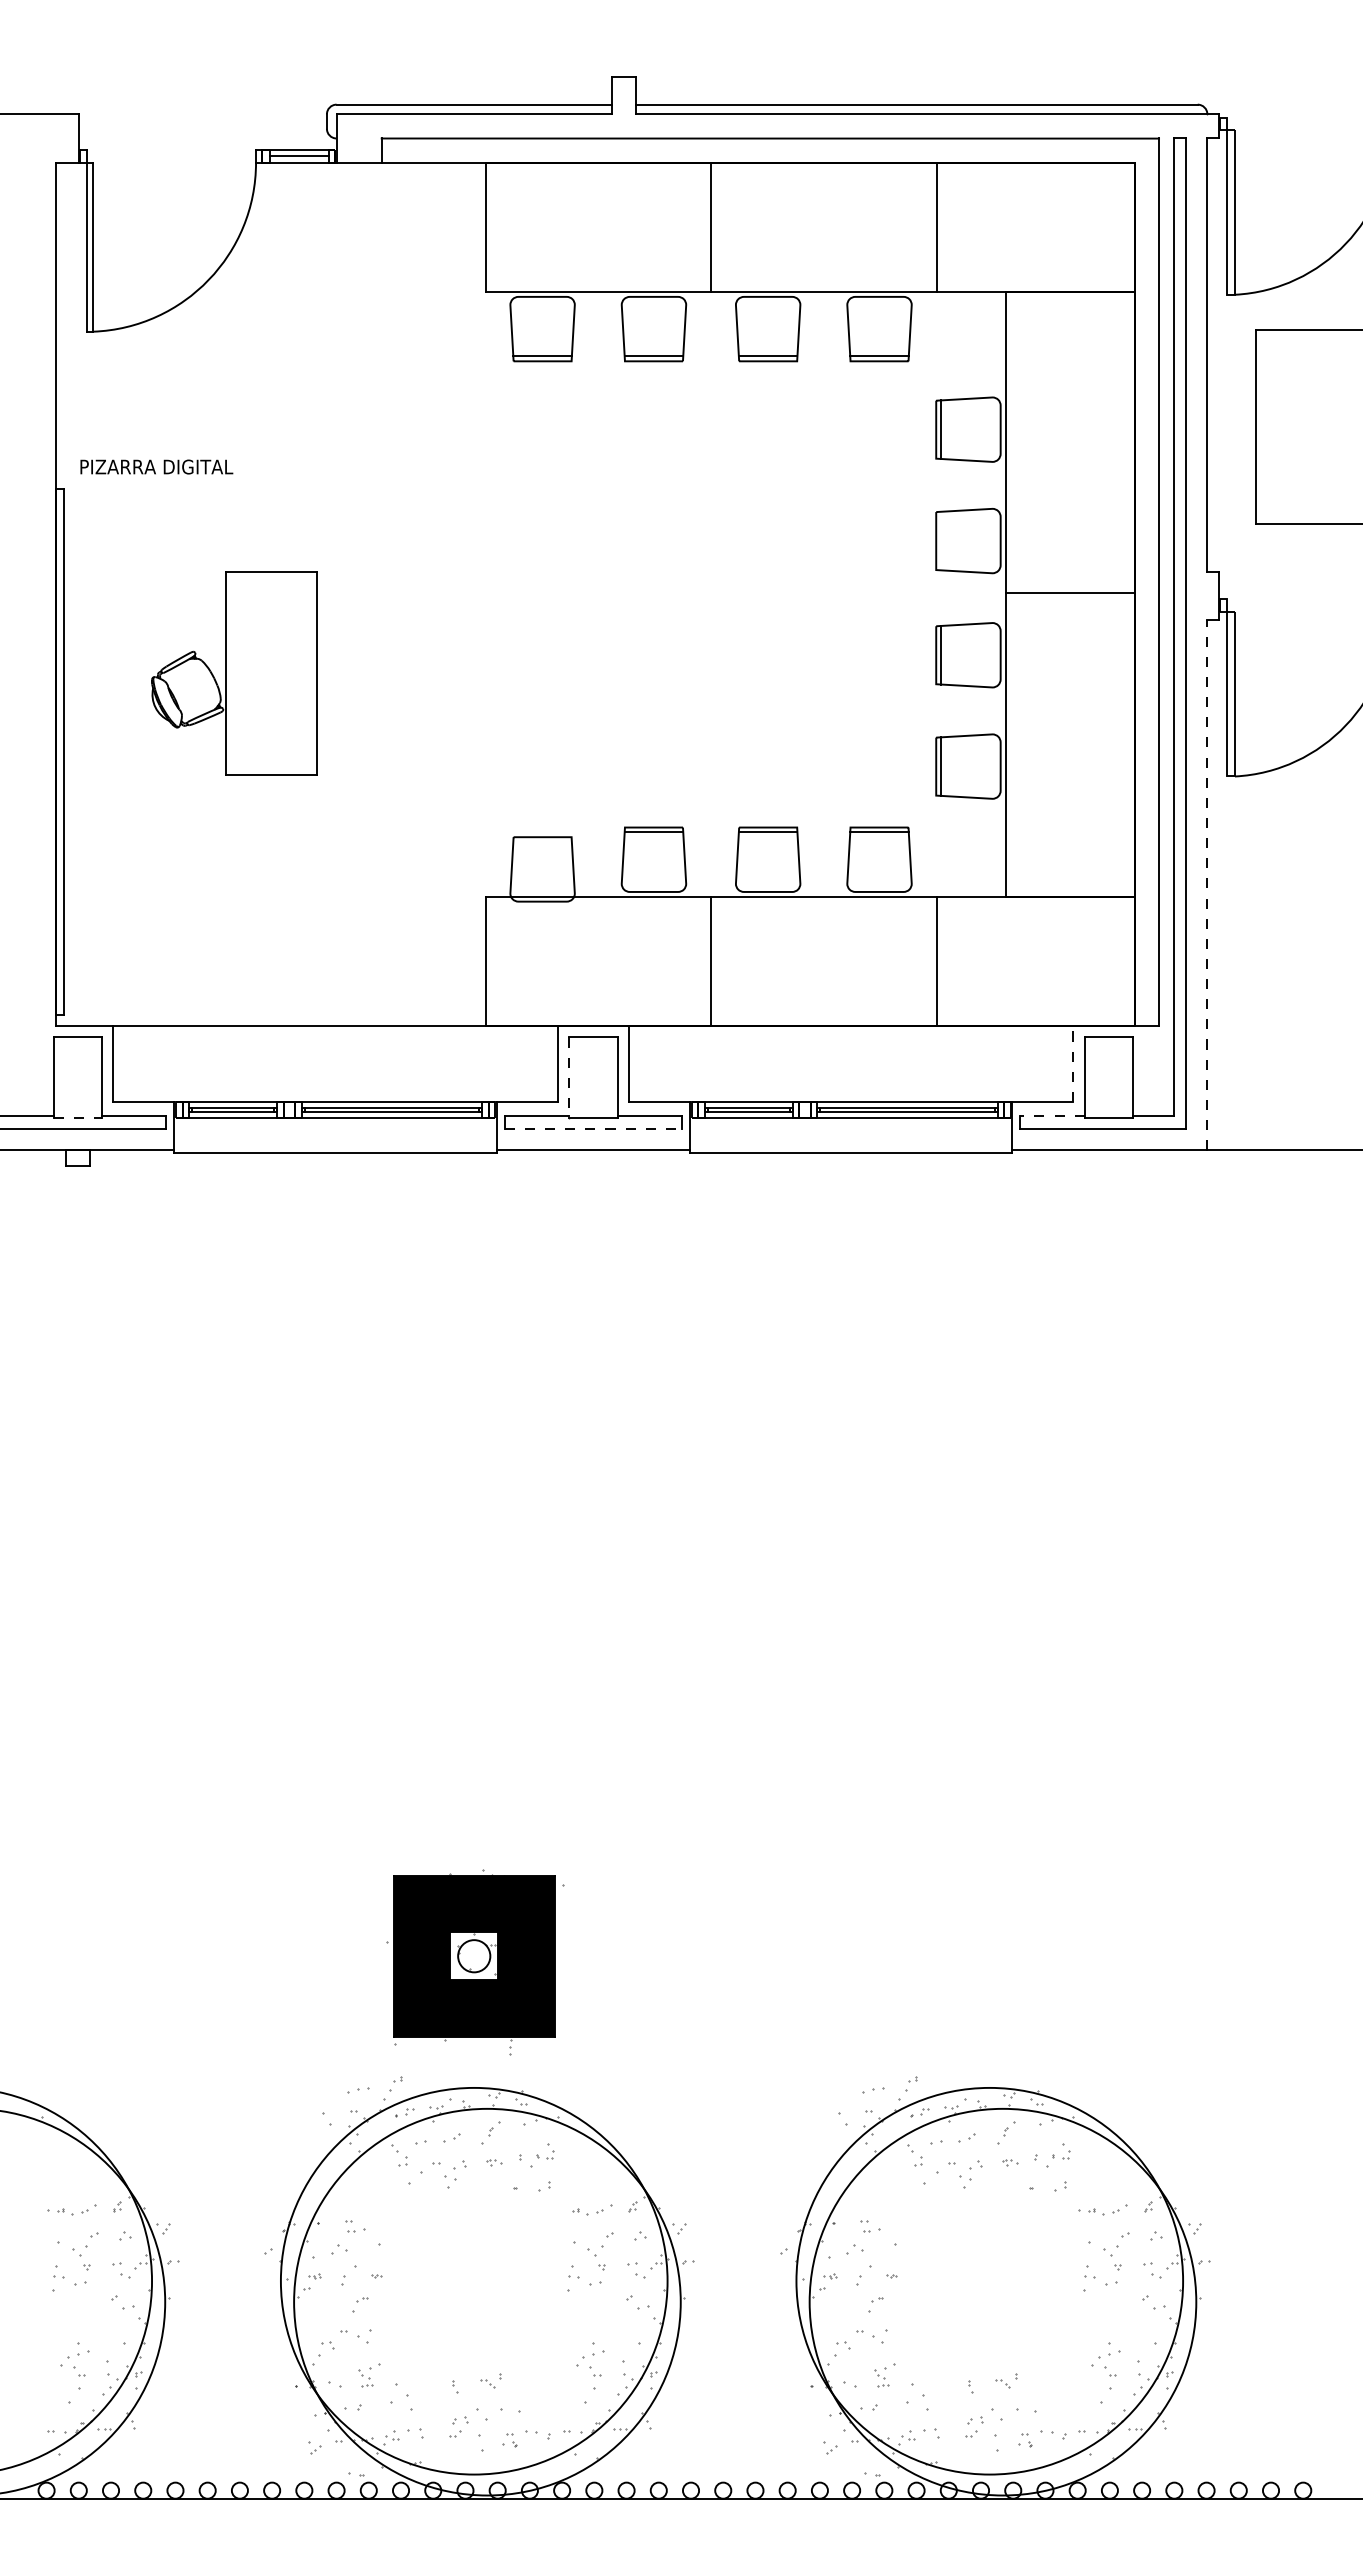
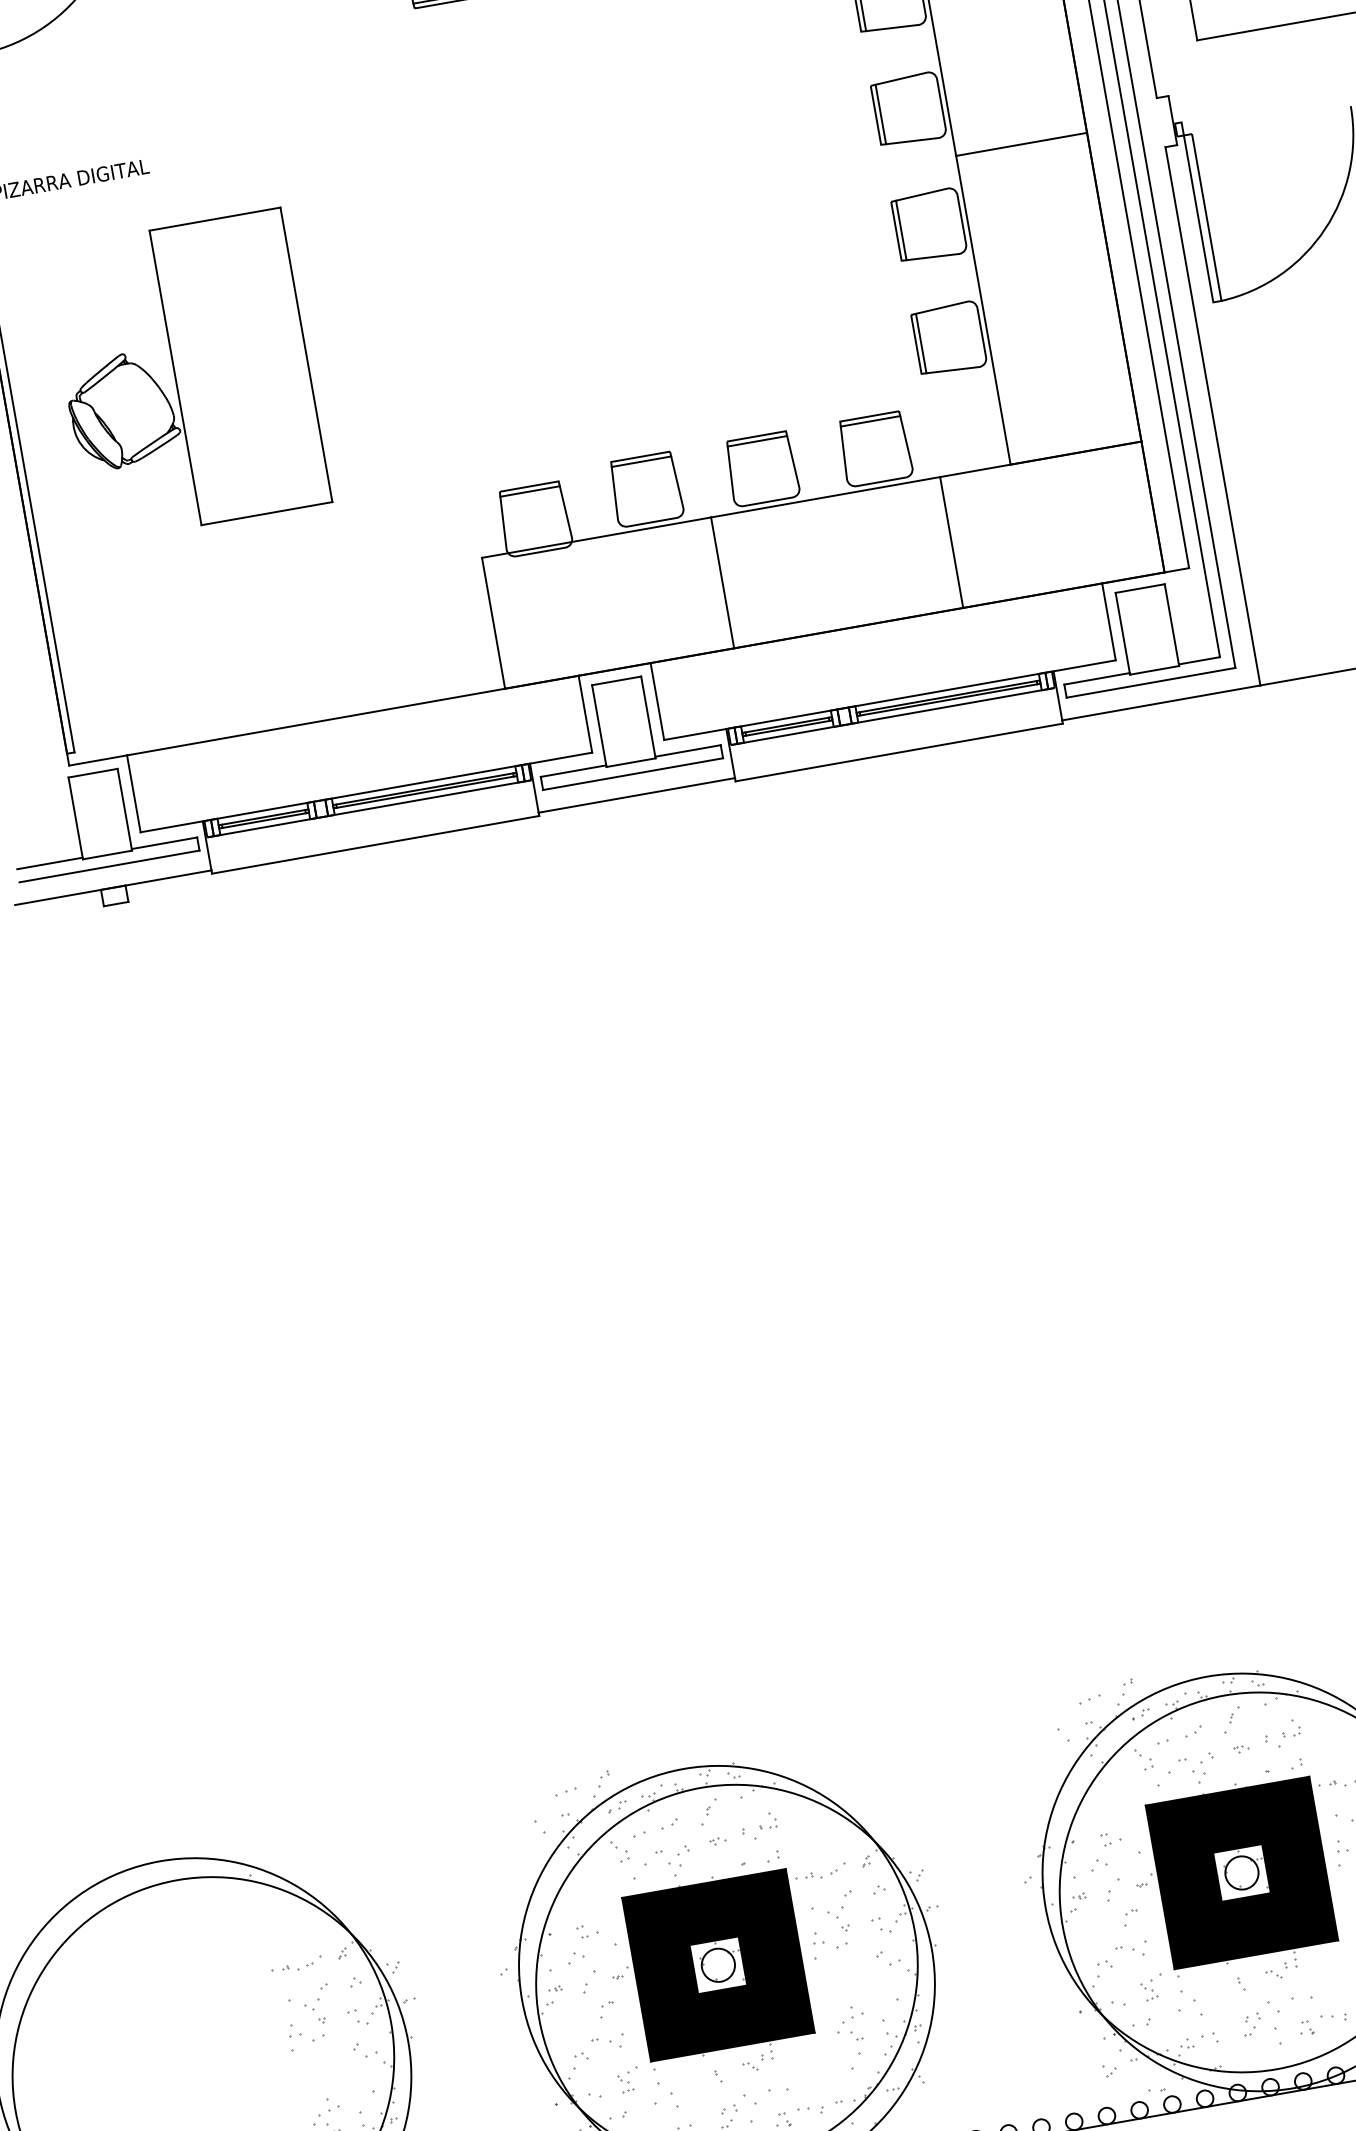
line: (941, 540) -> (881, 113), added
part: (233, 673) -> (186, 375), size x1.43
line: (542, 842) -> (530, 491), added
line: (1207, 884) -> (1212, 415), dashed -> solid
line: (1073, 1064) -> (1109, 622), dashed -> solid
line: (569, 1078) -> (599, 726), dashed -> solid
line: (1052, 1116) -> (1097, 678), dashed -> solid
line: (78, 1118) -> (108, 855), dashed -> solid
line: (593, 1129) -> (633, 774), dashed -> solid
part: (475, 1962) -> (720, 1971), moved
part: (986, 2287) -> (1239, 1879), added

